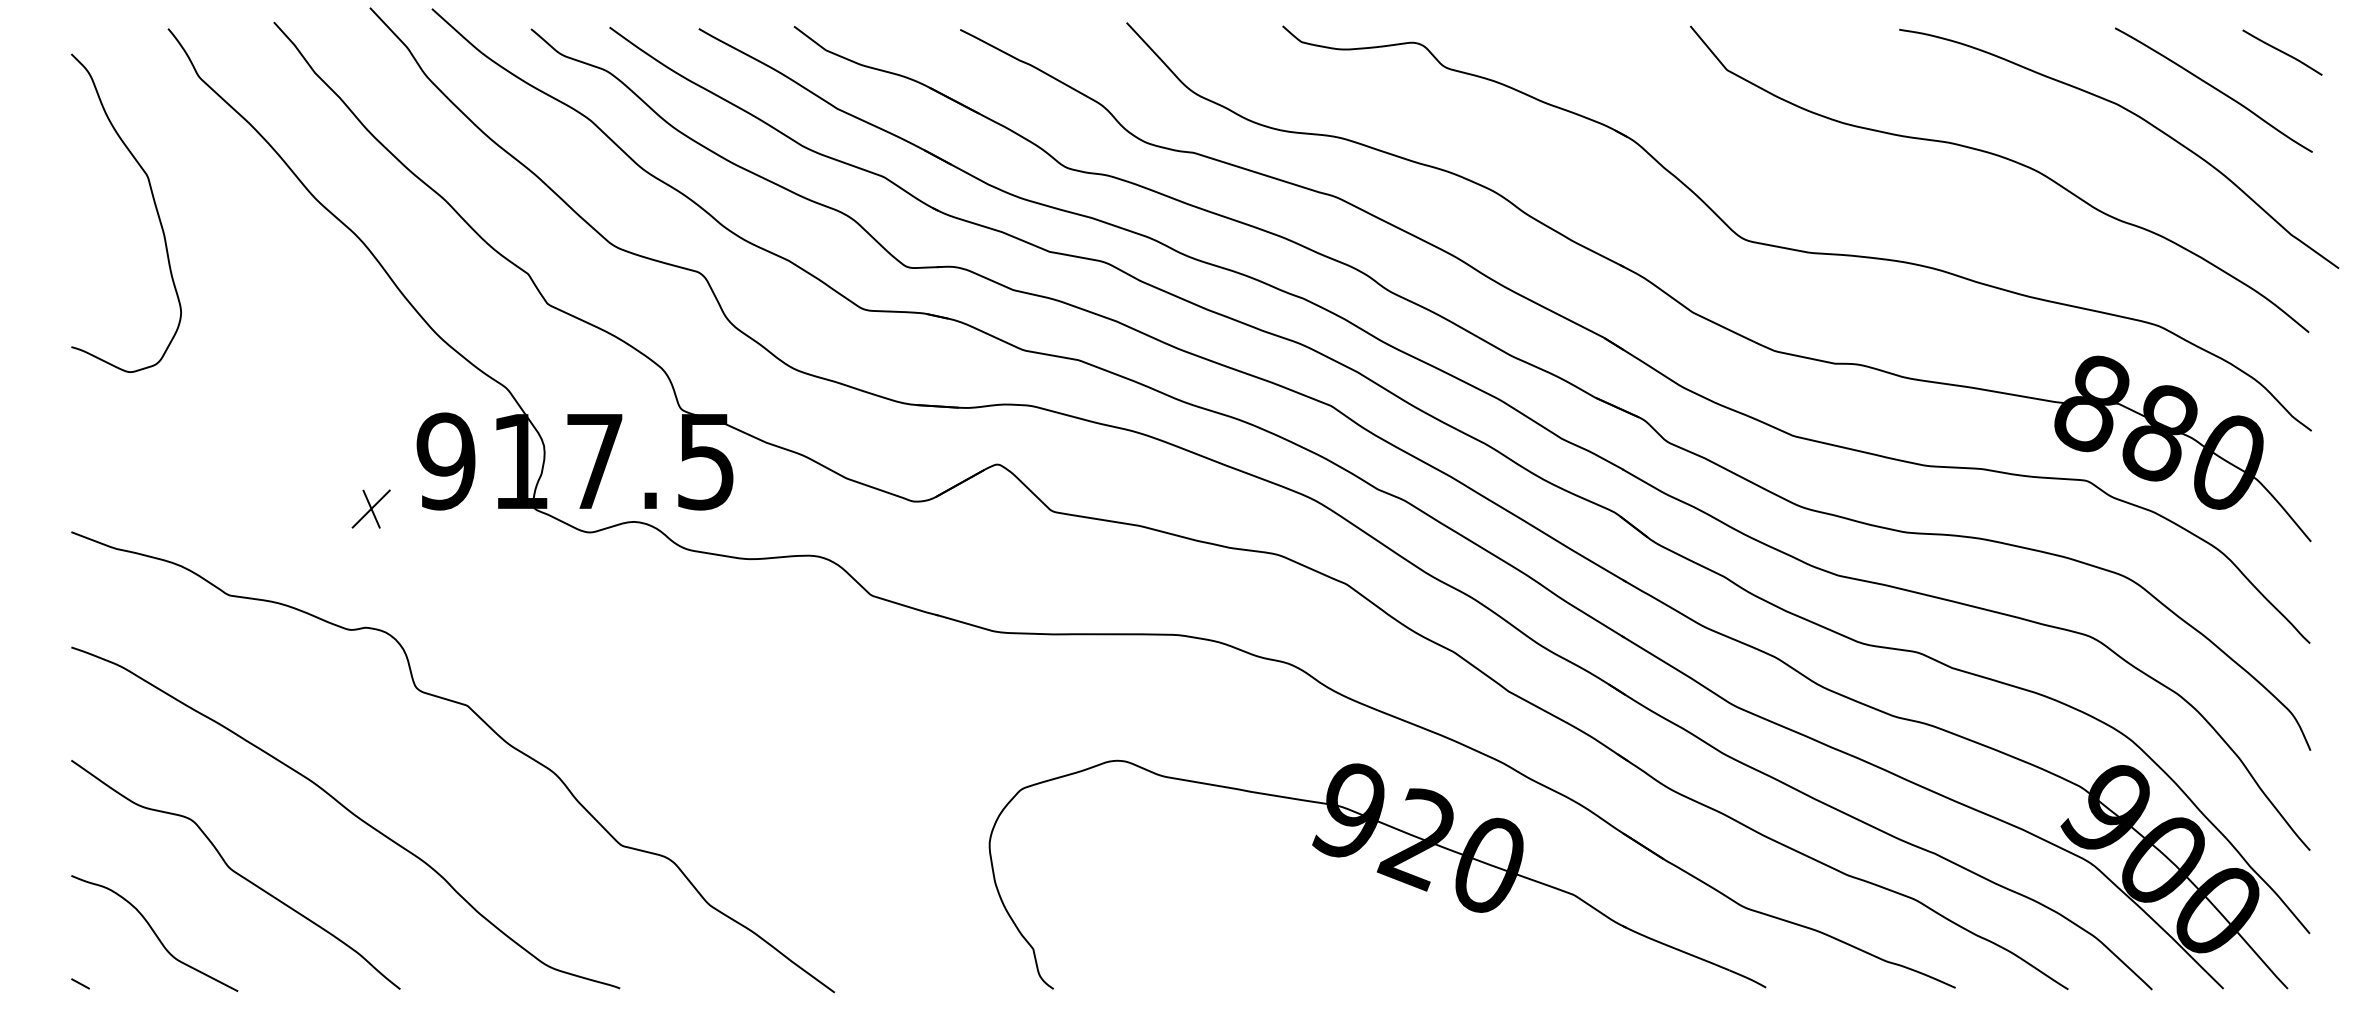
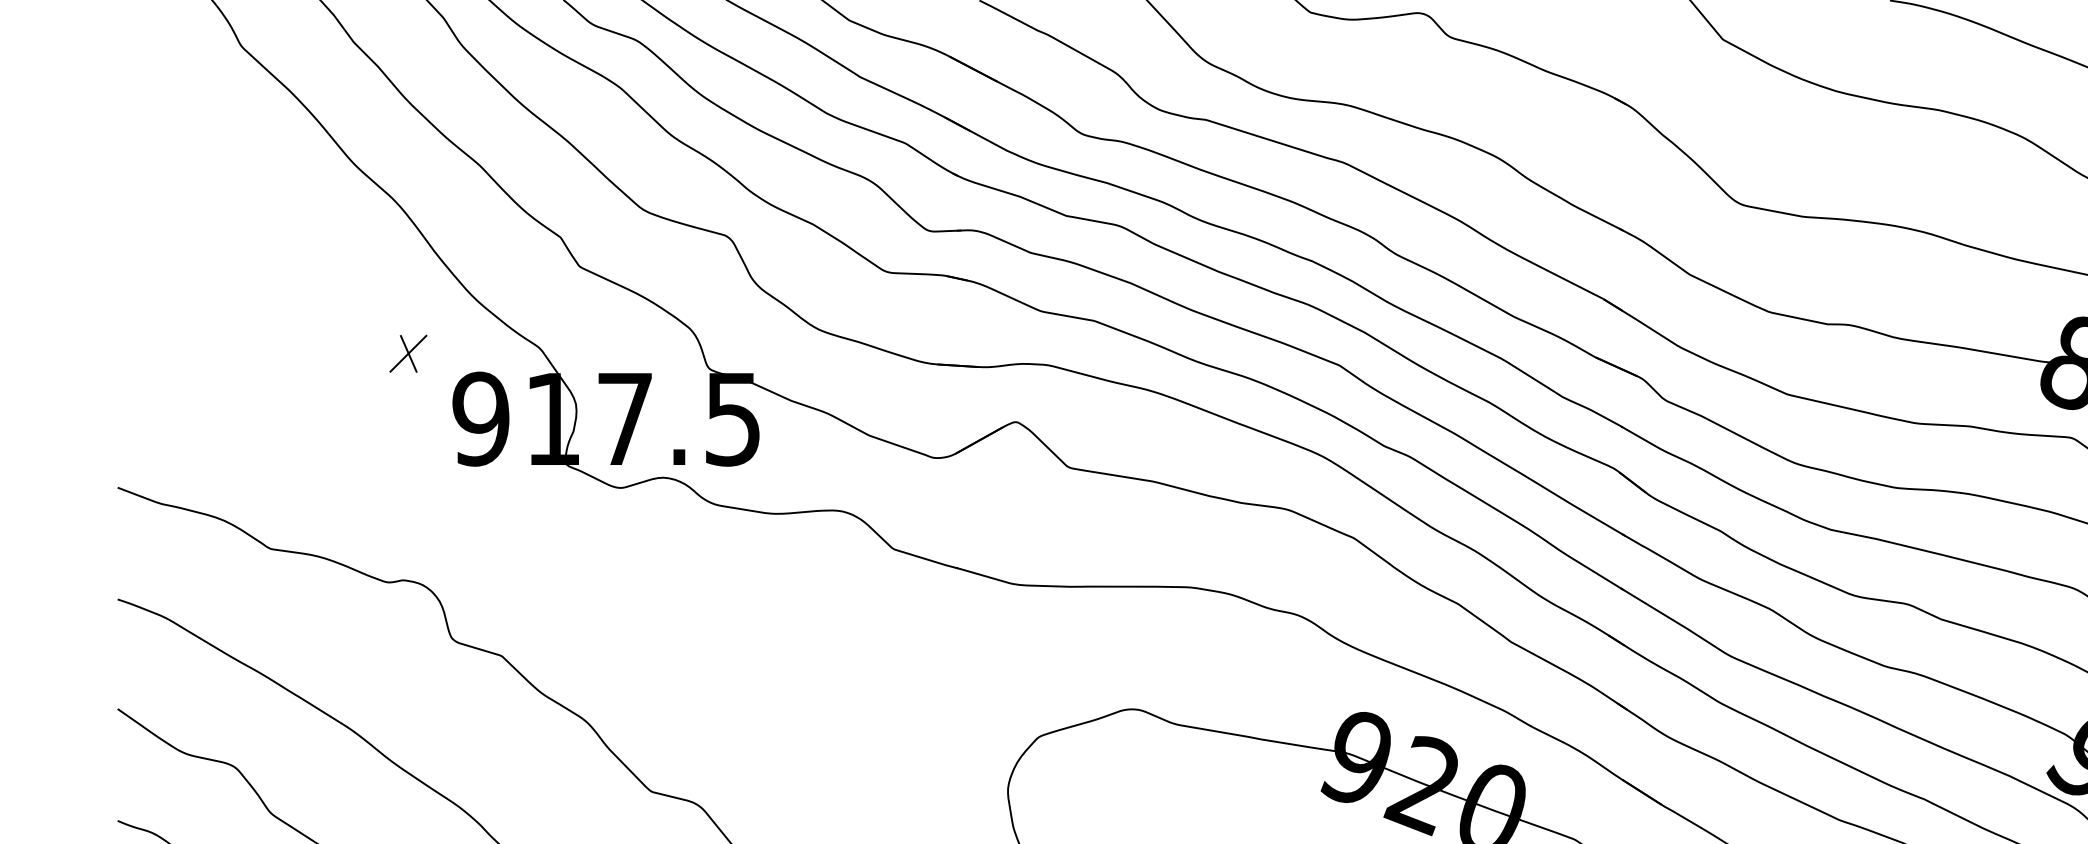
curve: (153, 202) -> (197, 168), removed
part: (370, 508) -> (407, 353), moved

